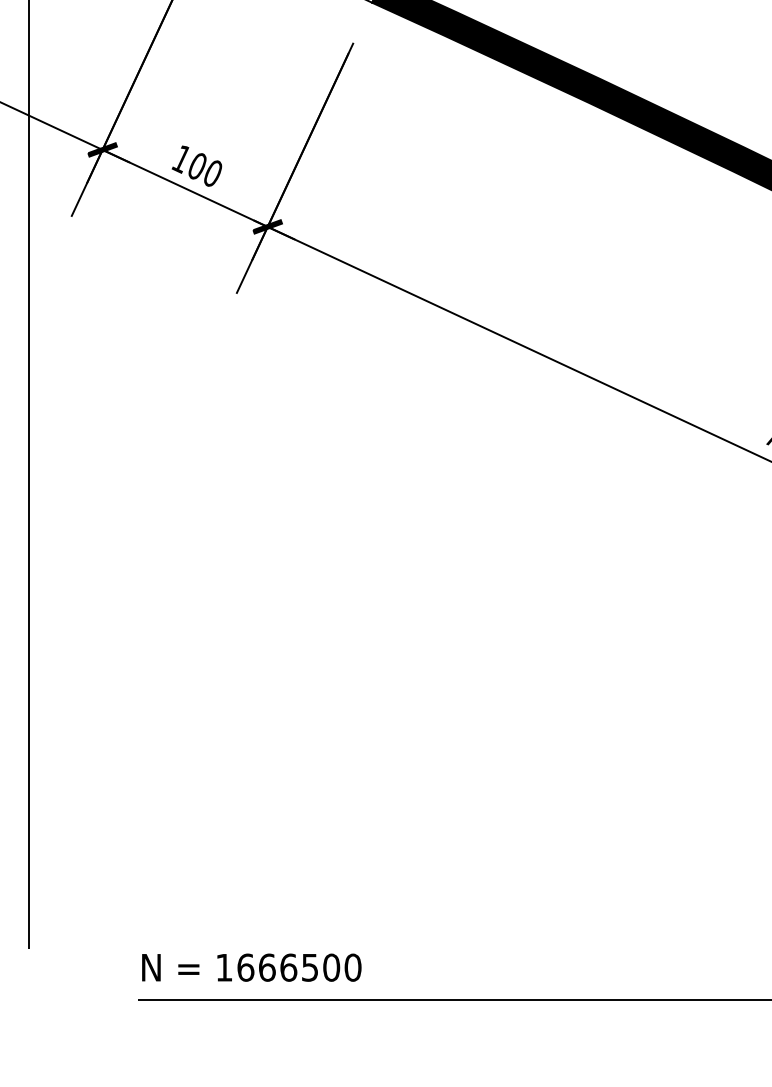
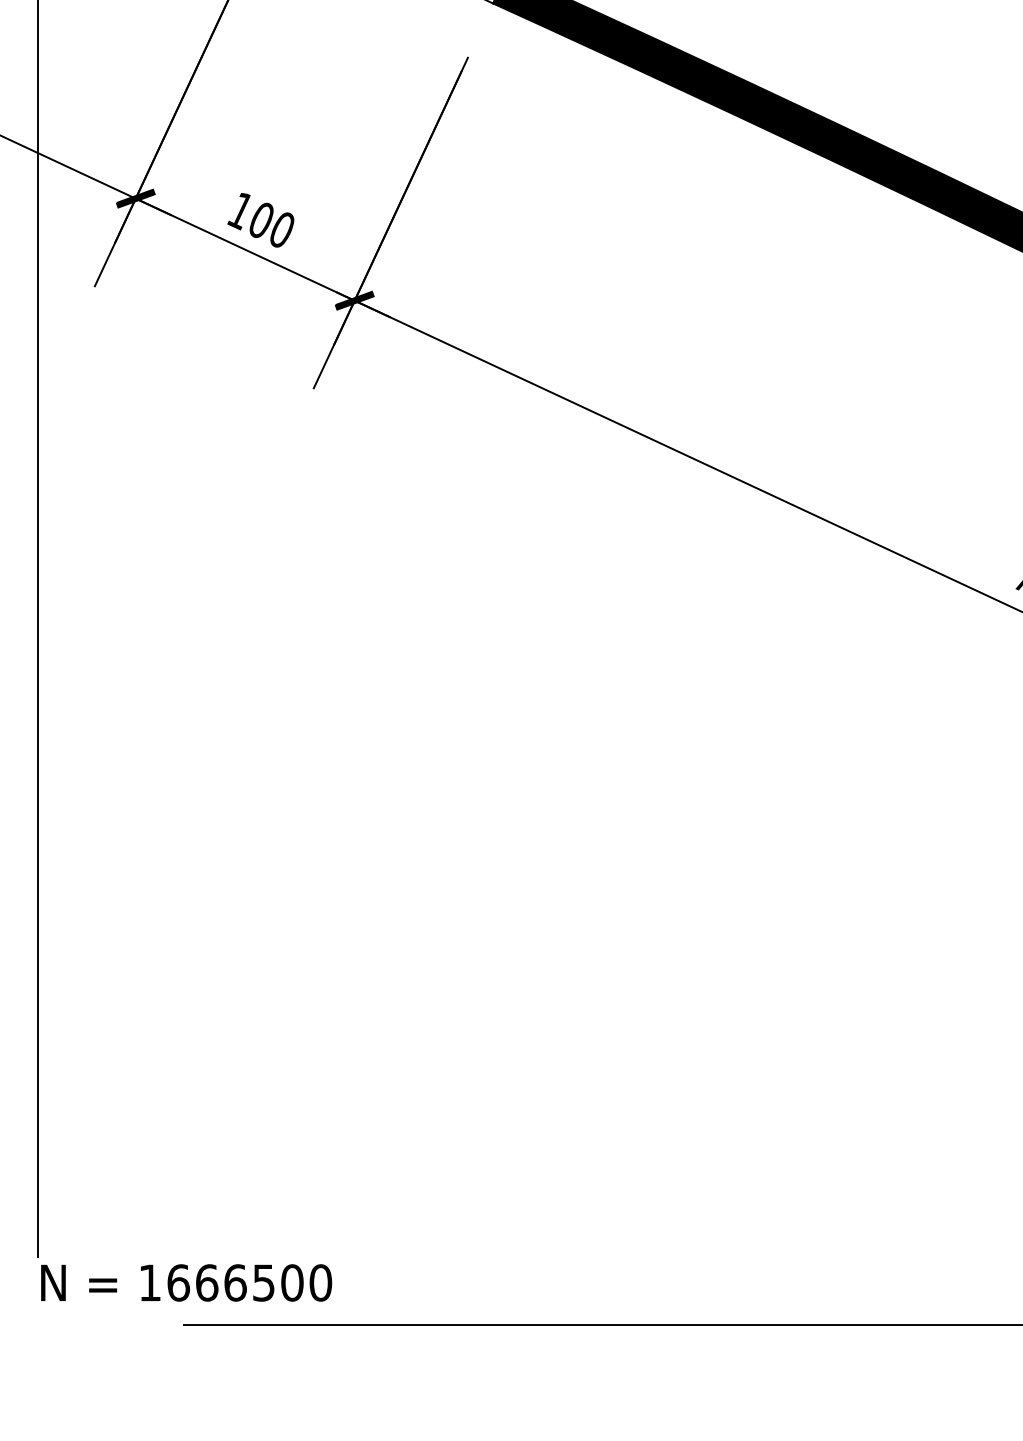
text: (251, 967) -> (186, 1282), moved

